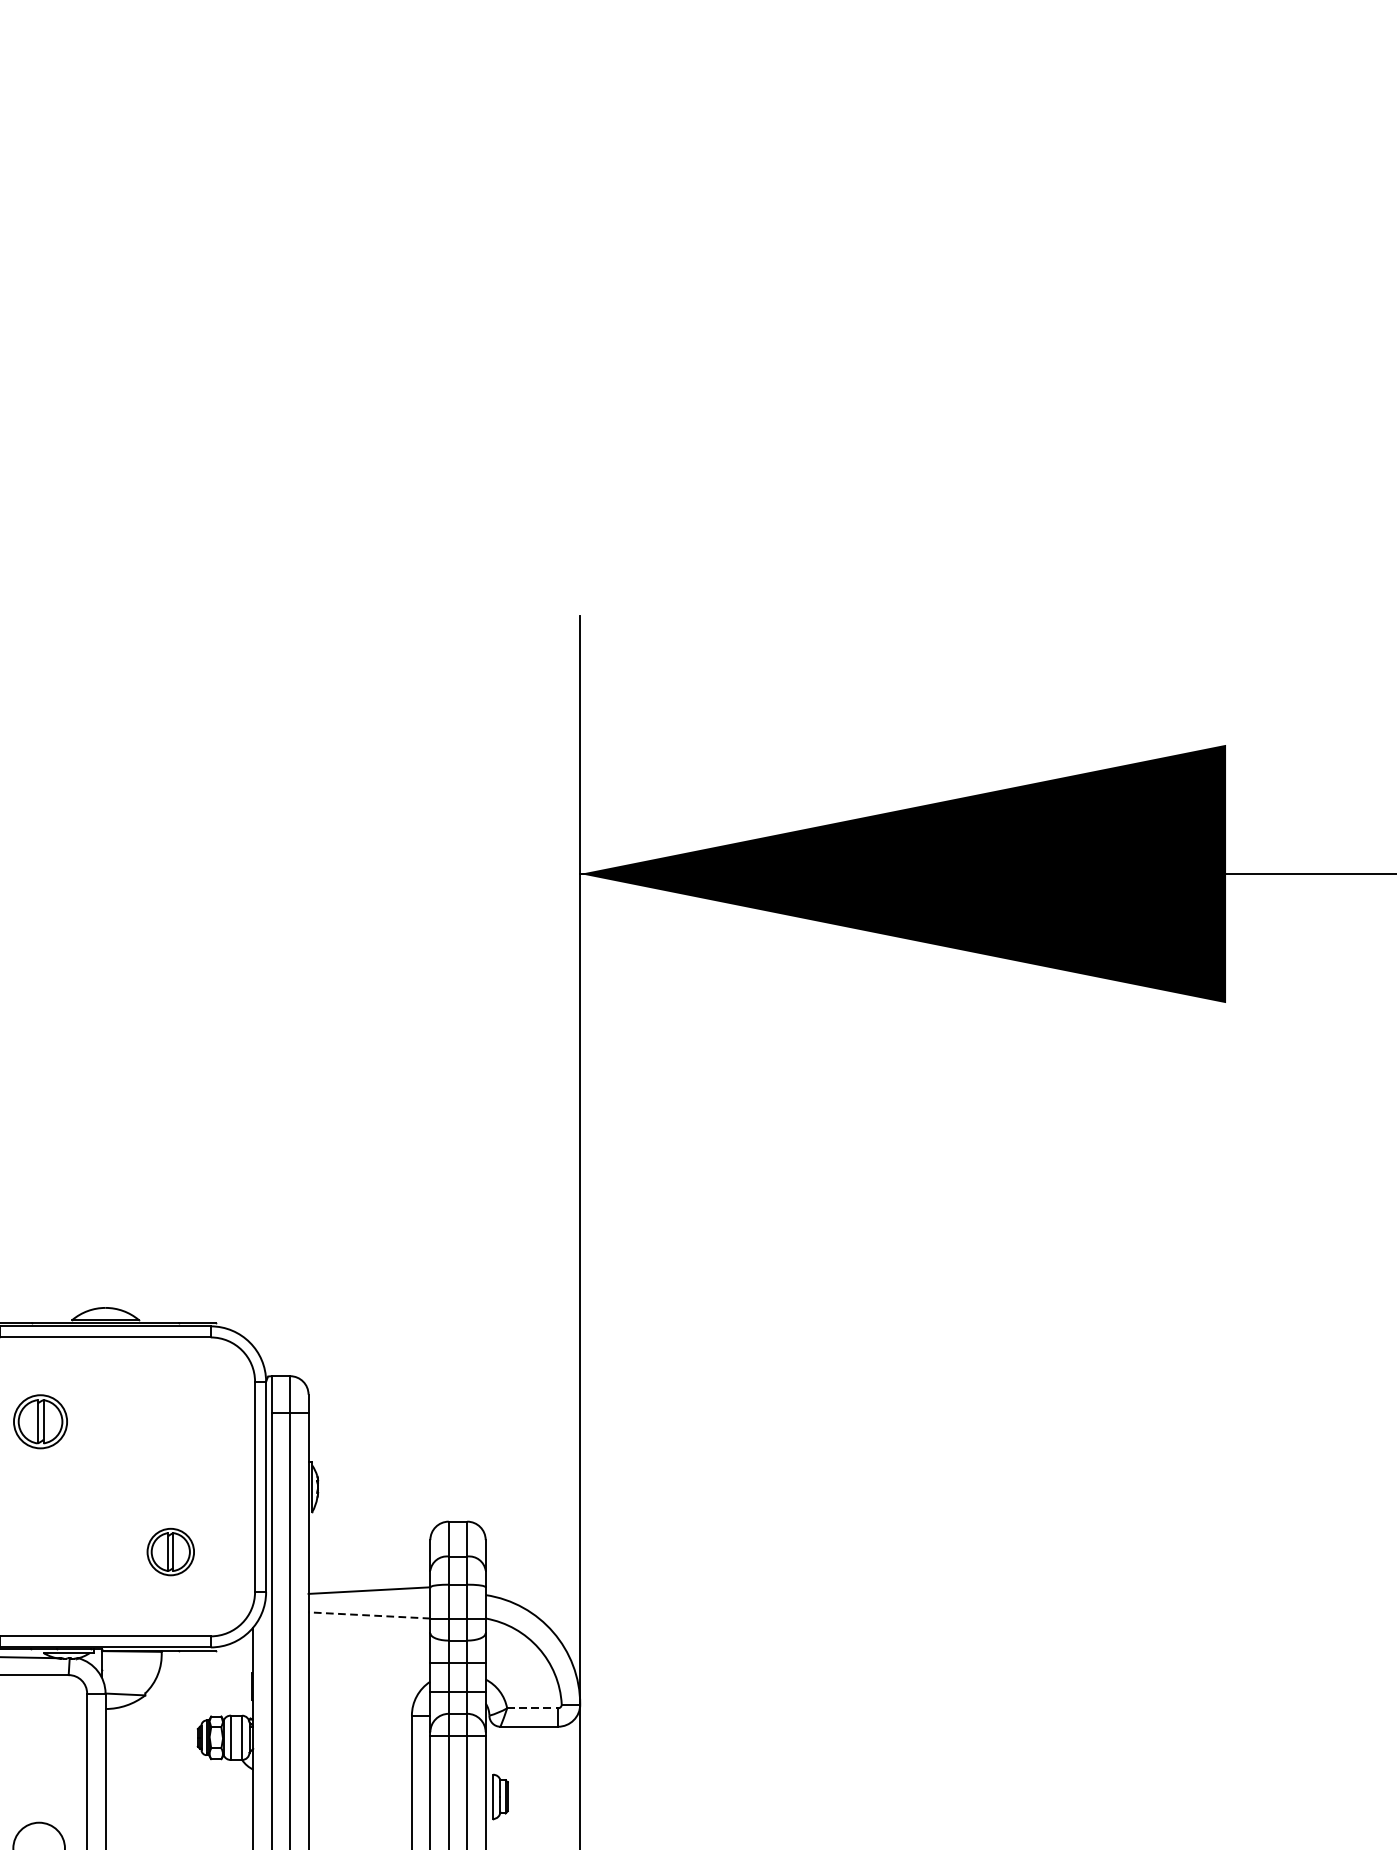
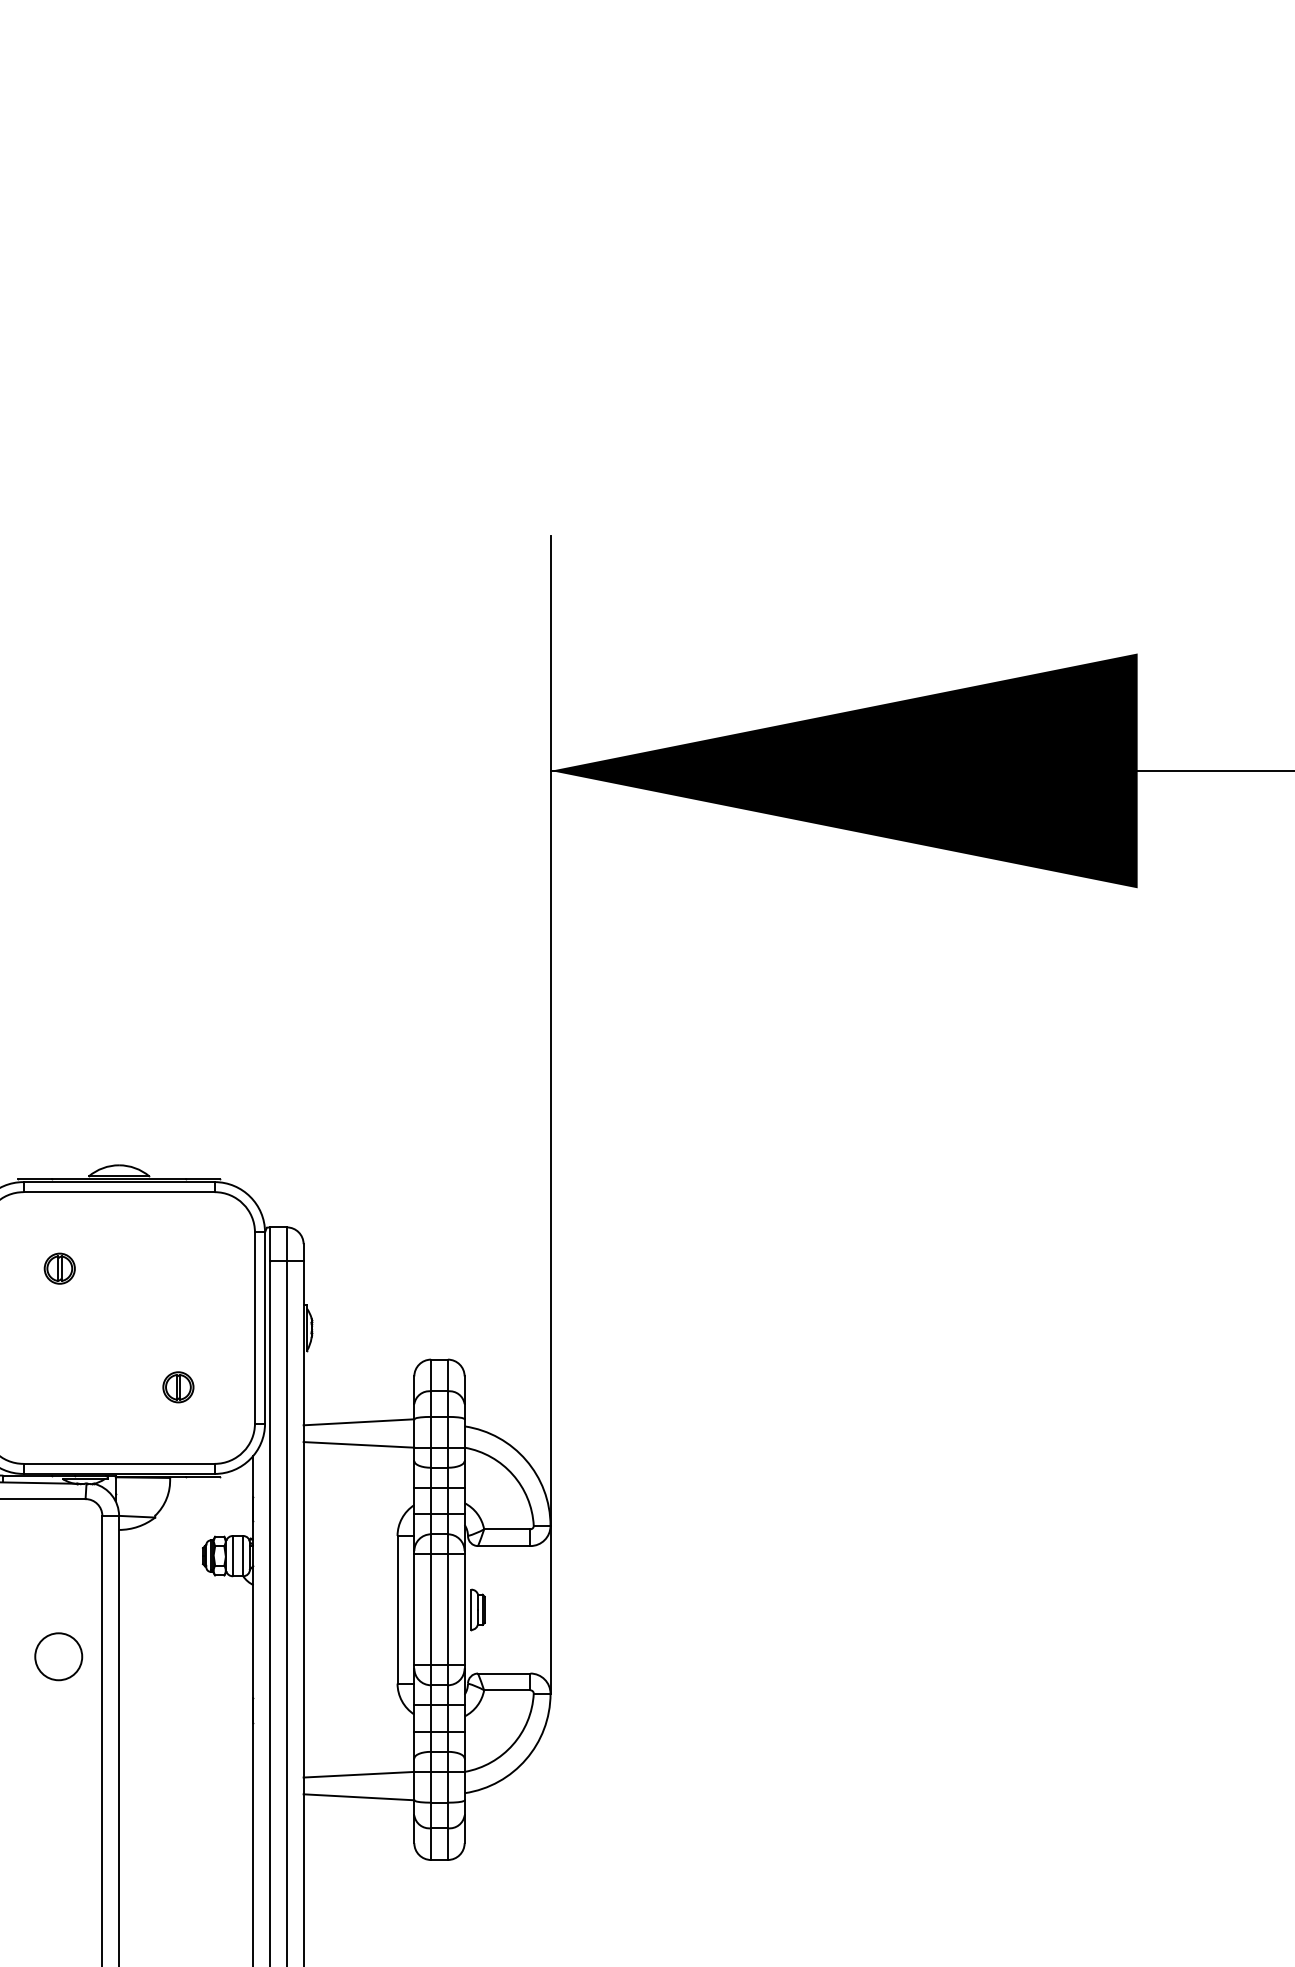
part: (40, 1421) -> (59, 1268), size x0.62
part: (170, 1552) -> (178, 1387), size x0.71
line: (368, 1615) -> (358, 1444), dashed -> solid
line: (532, 1708) -> (507, 1529), dashed -> solid

